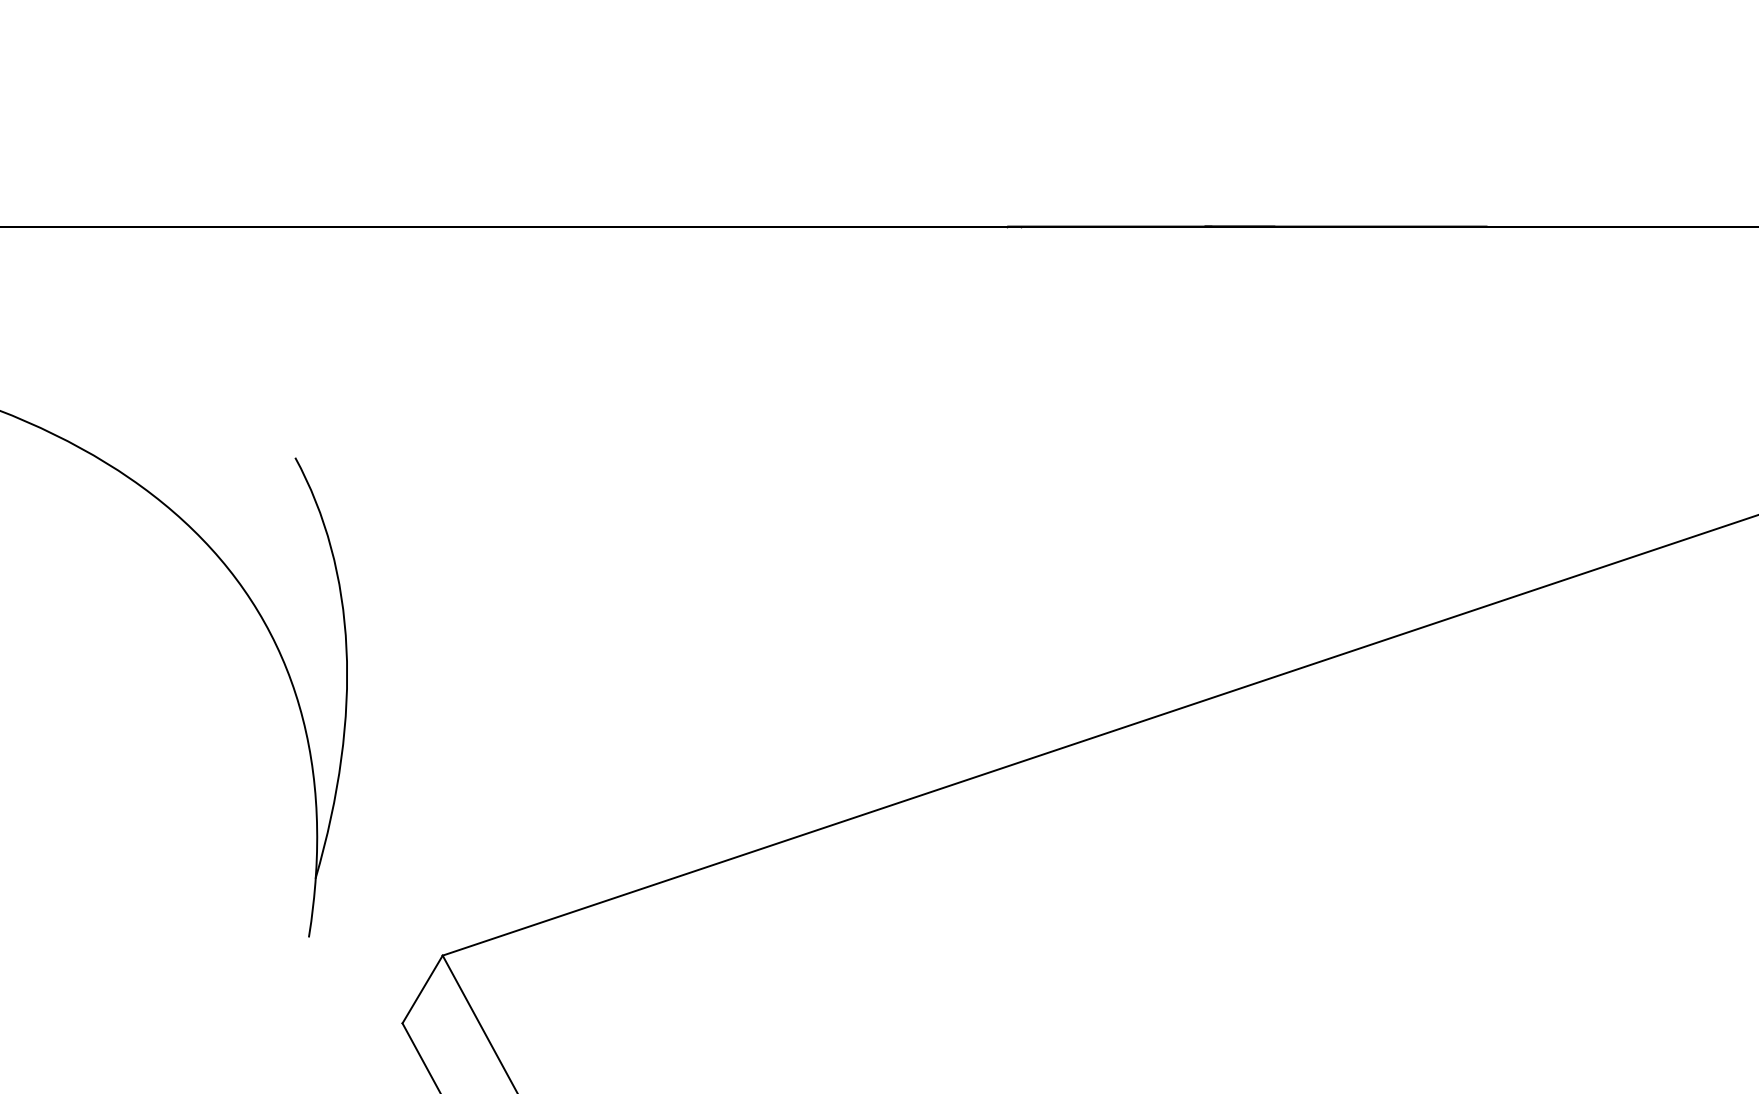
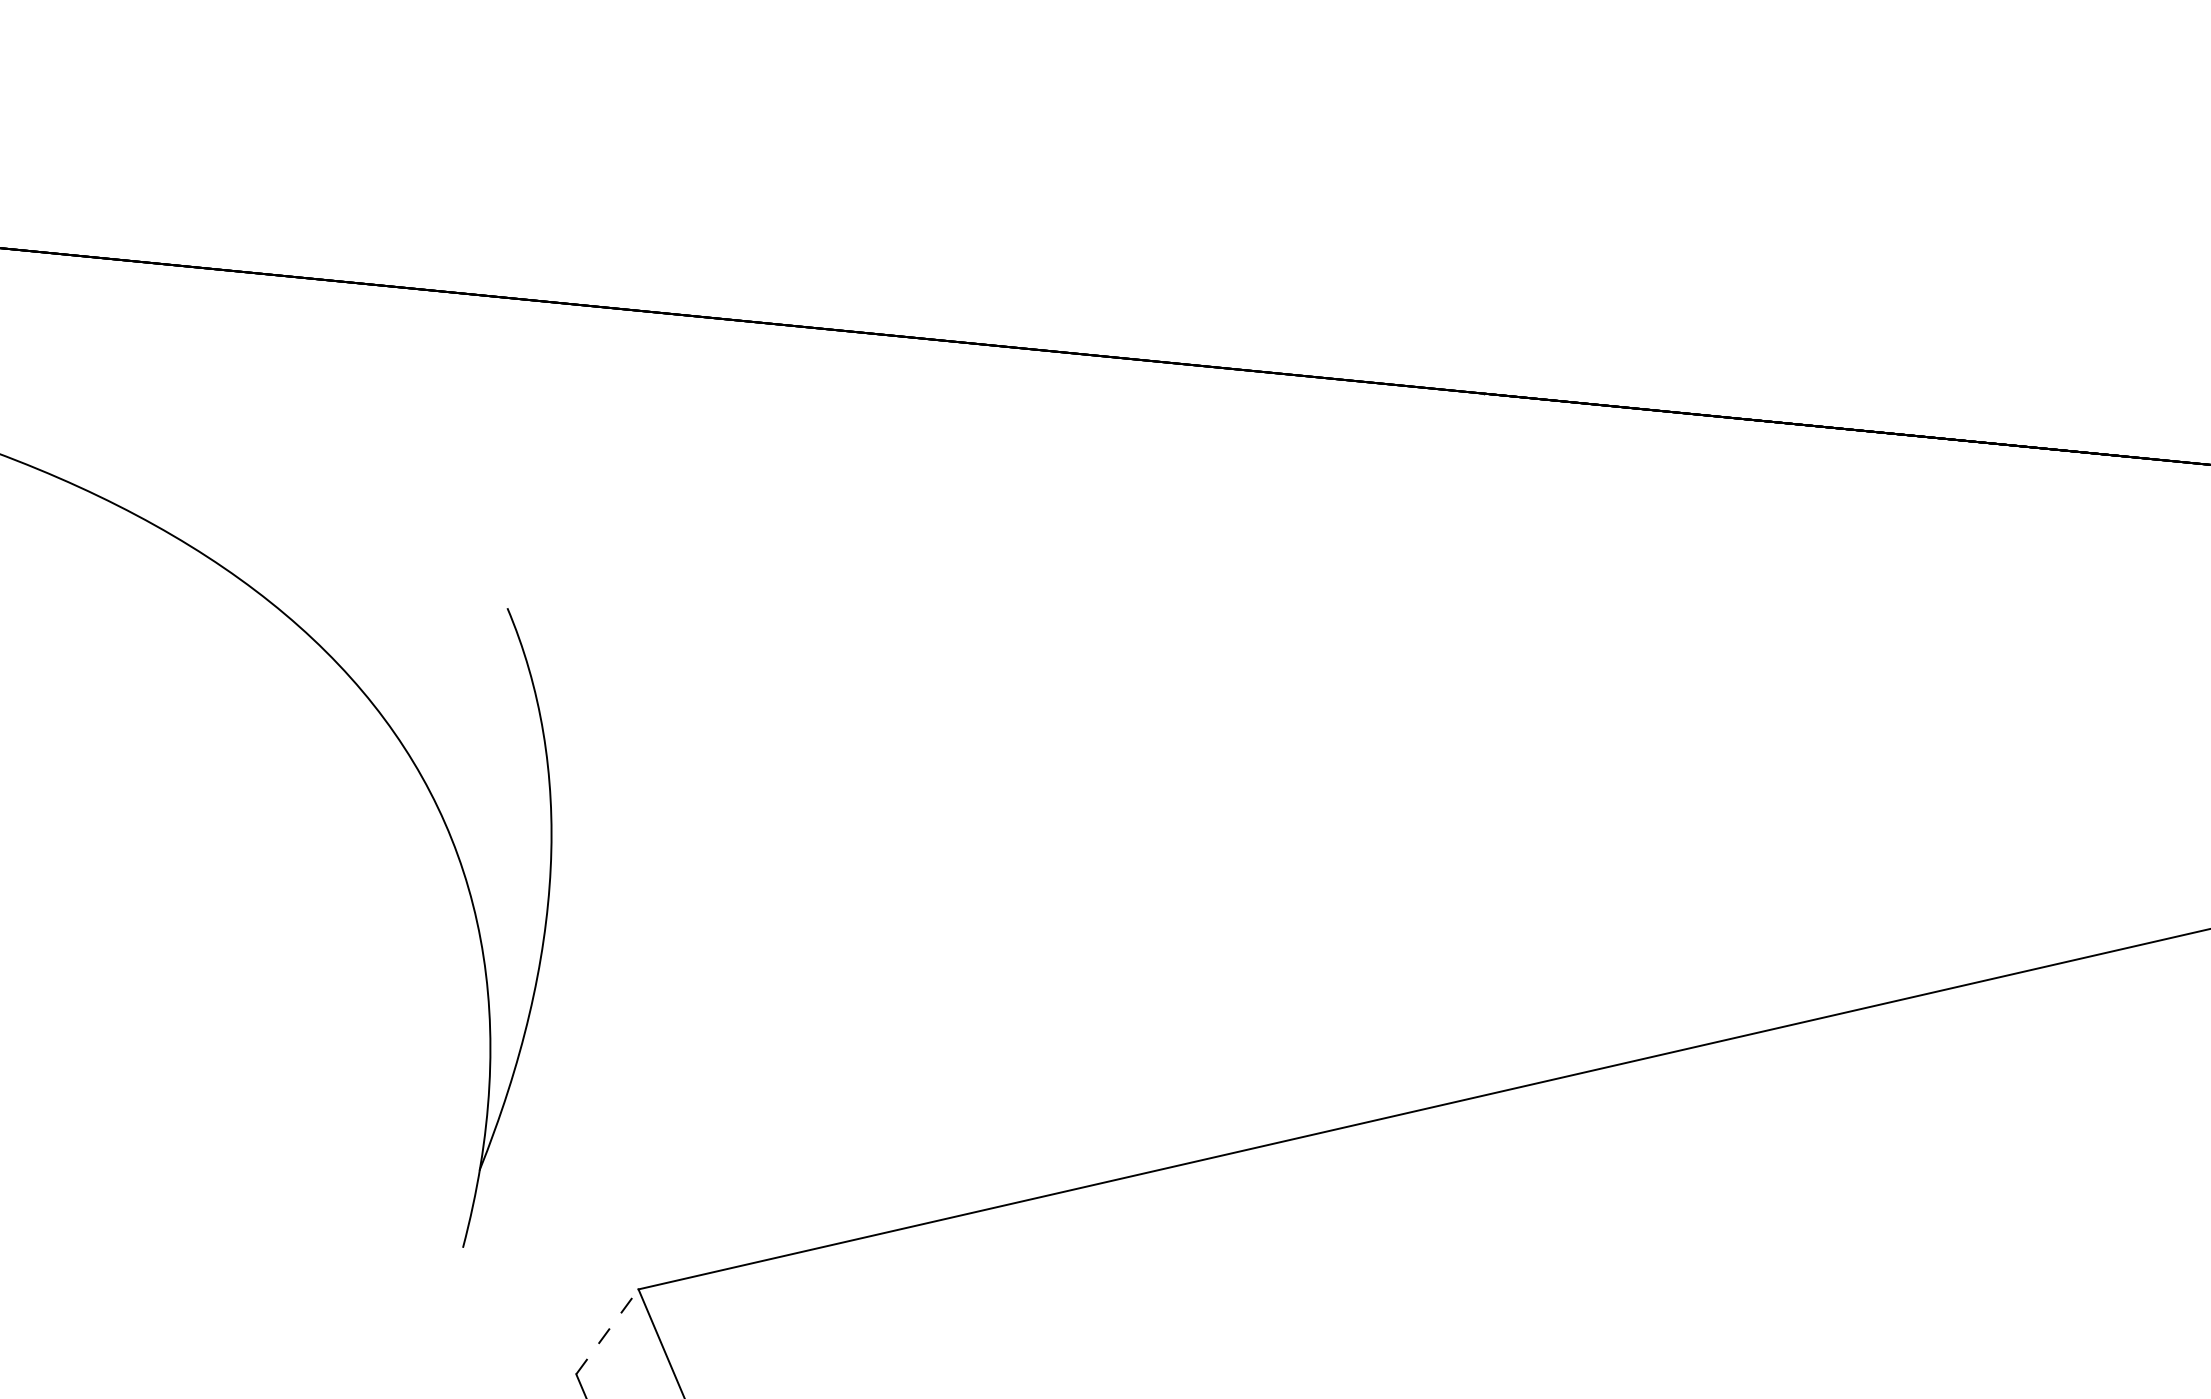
line: (422, 989) -> (607, 1331), solid -> dashed

